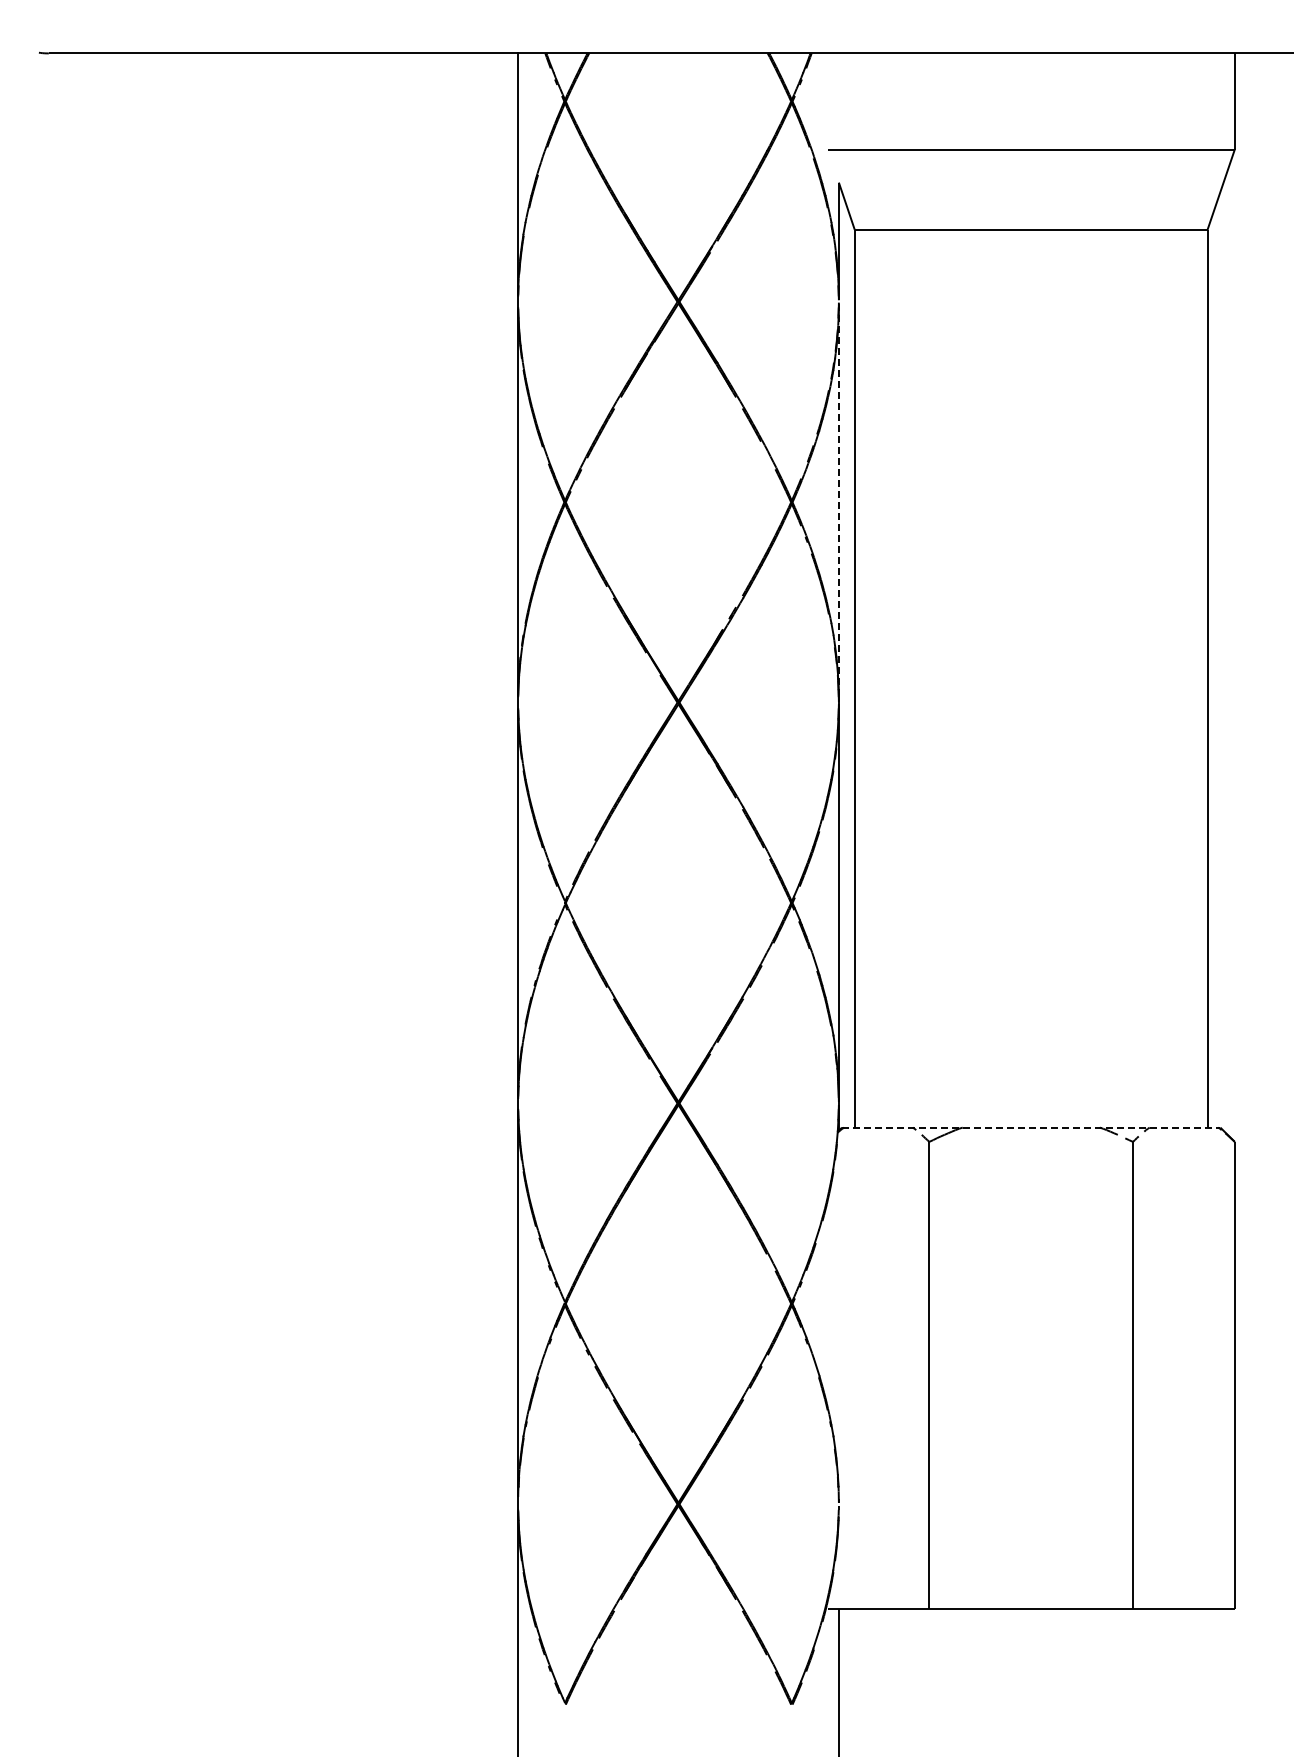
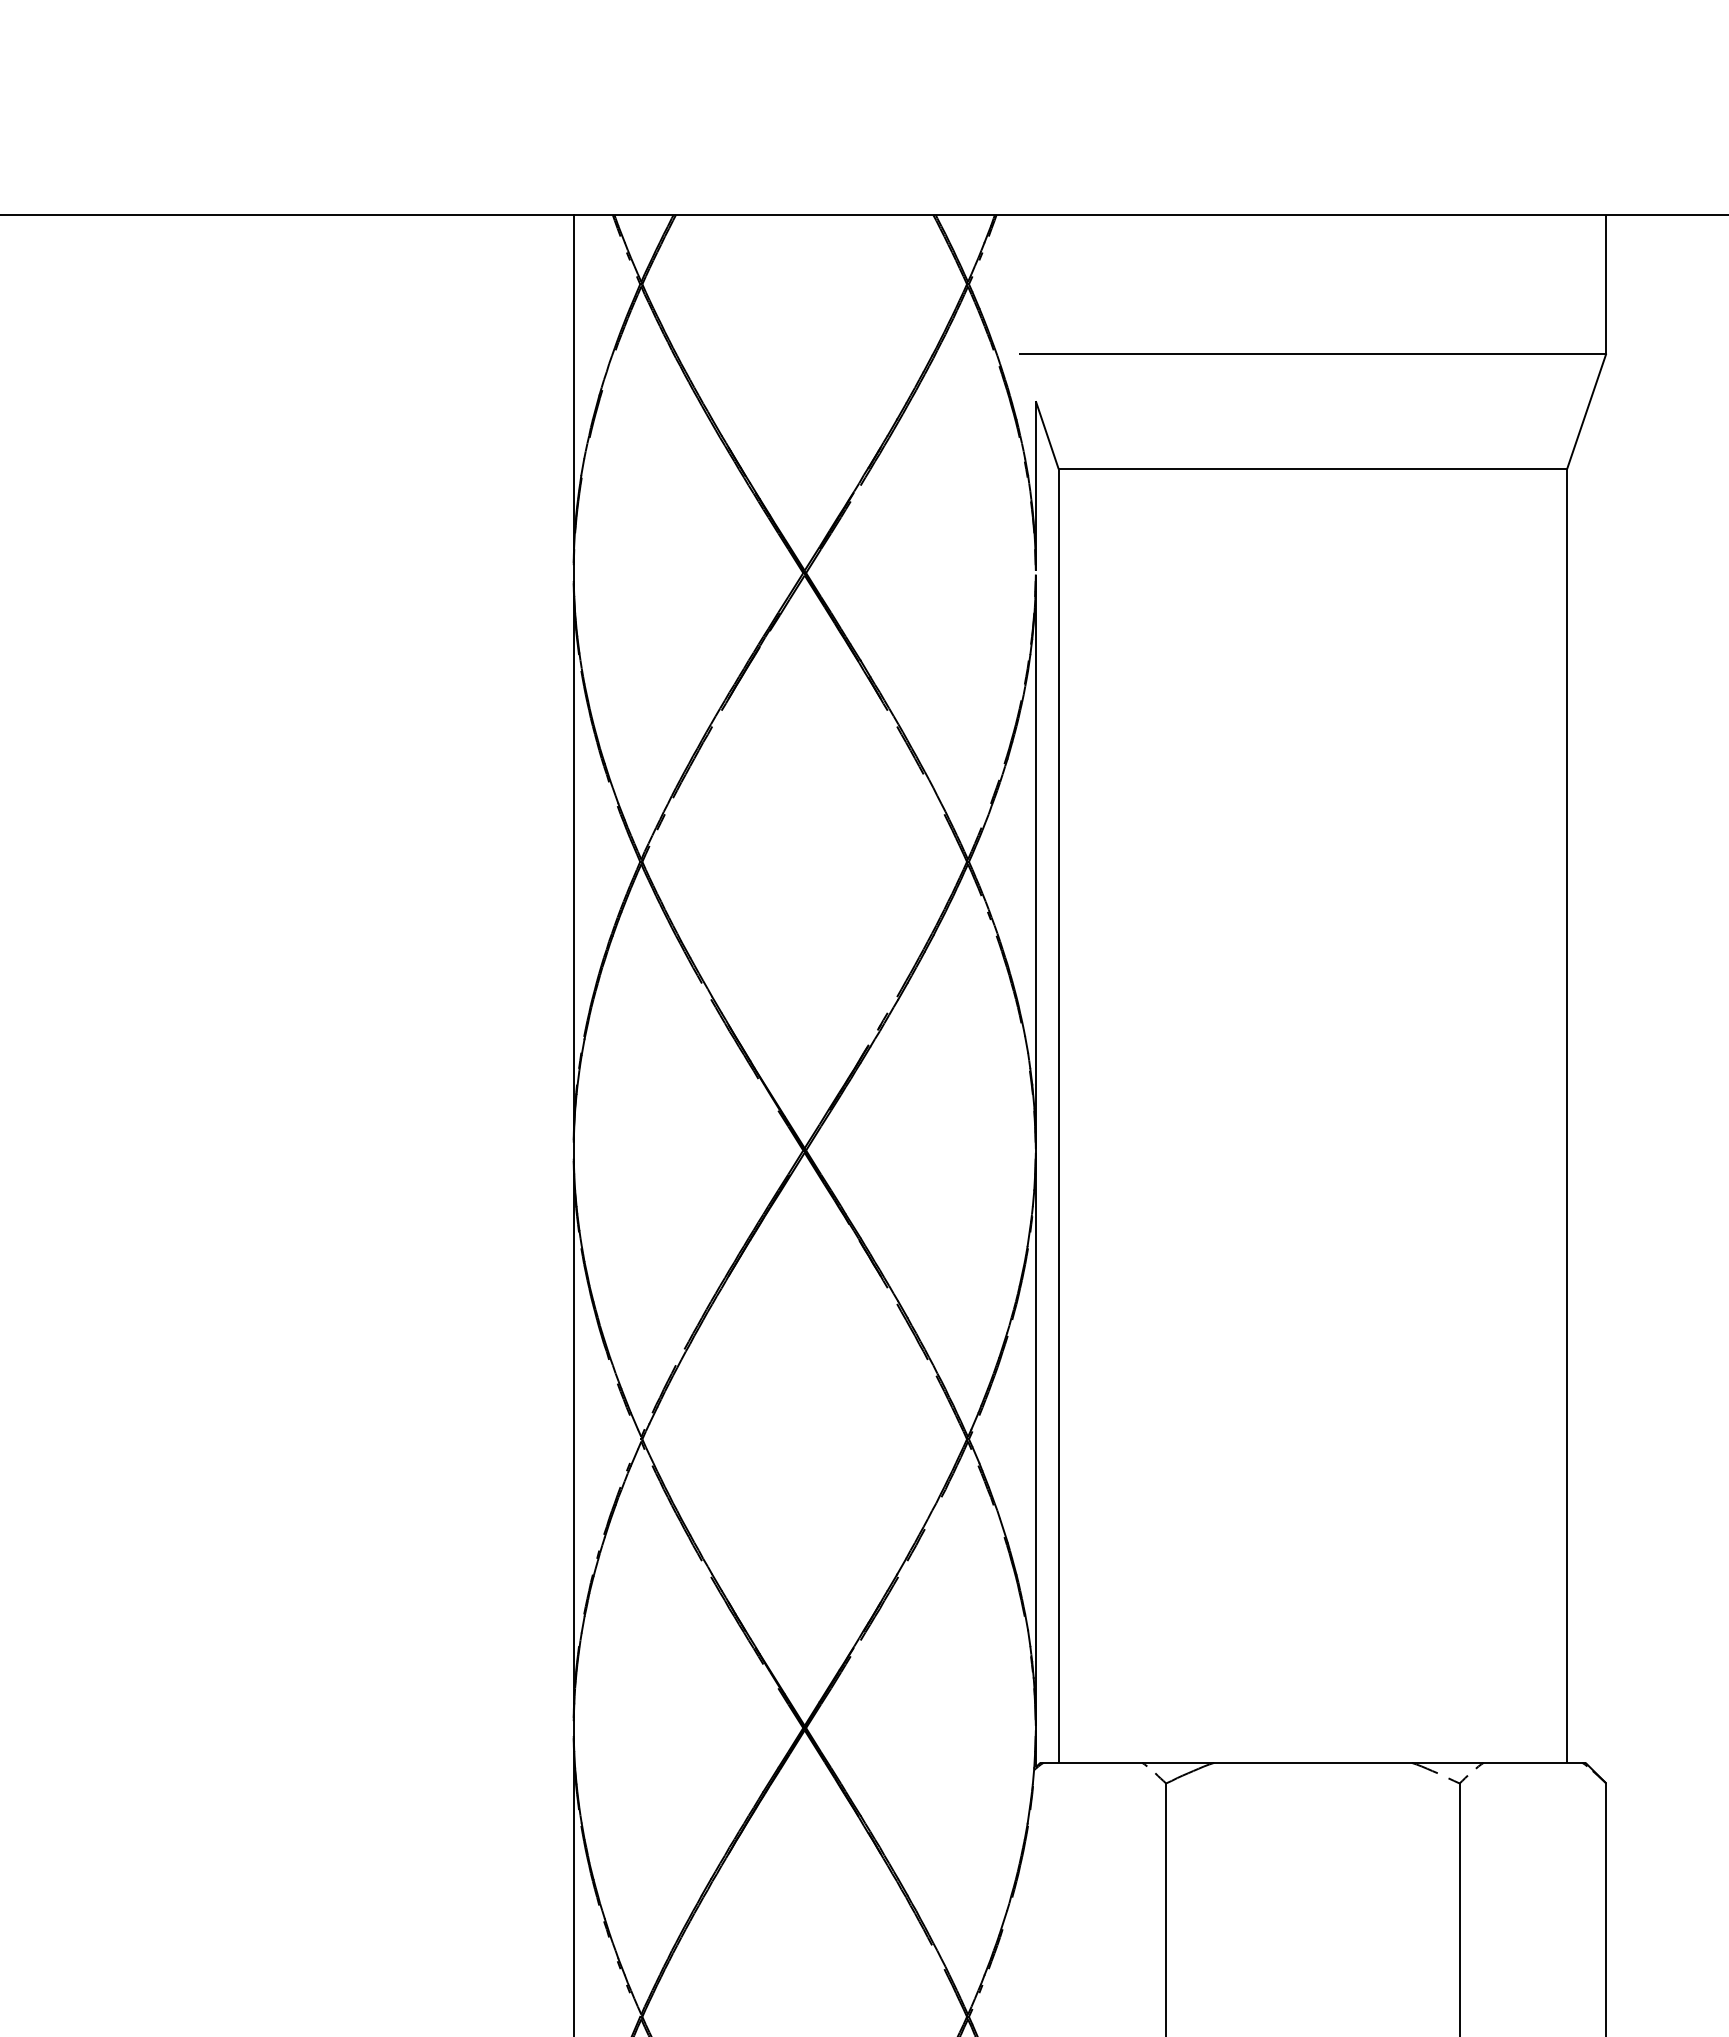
line: (838, 502) -> (1035, 862), dashed -> solid
line: (1031, 1127) -> (1313, 1762), dashed -> solid

